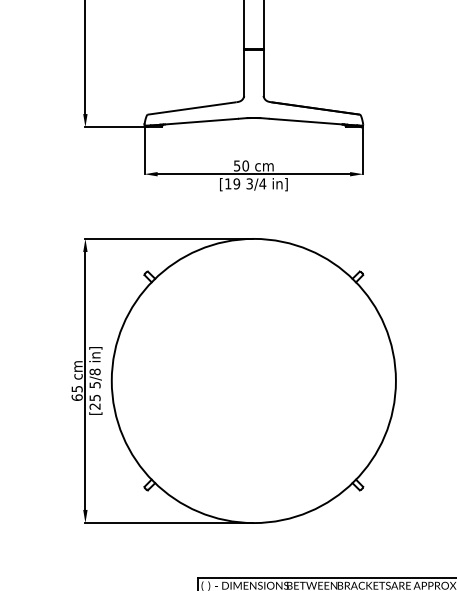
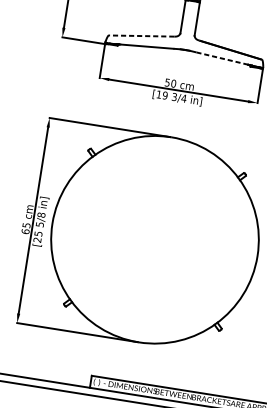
line: (192, 108) -> (141, 36), solid -> dashed
line: (306, 121) -> (222, 58), solid -> dashed

